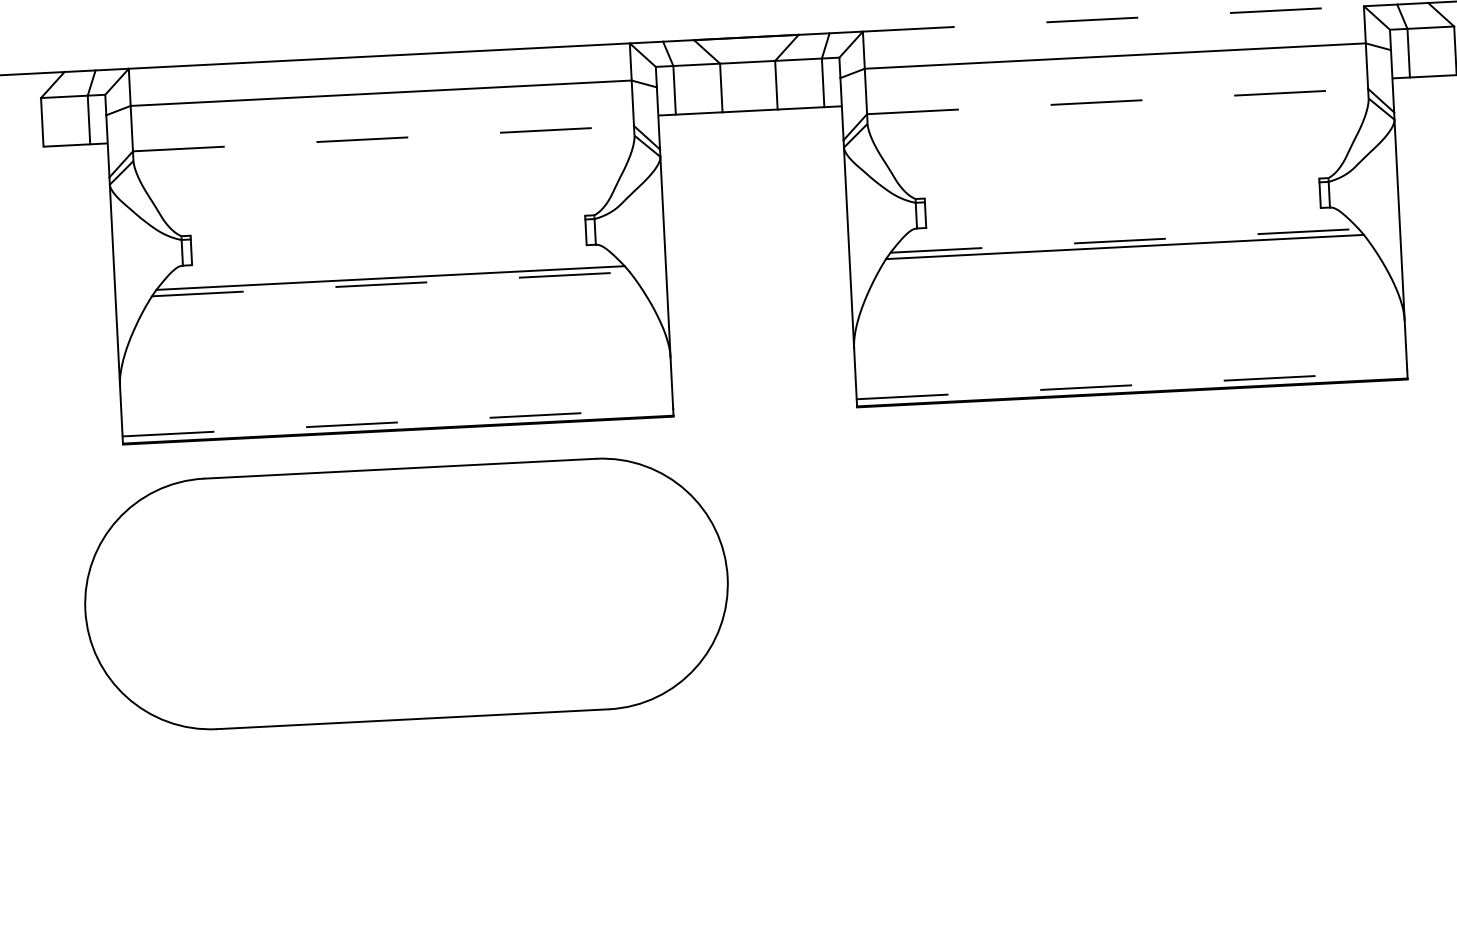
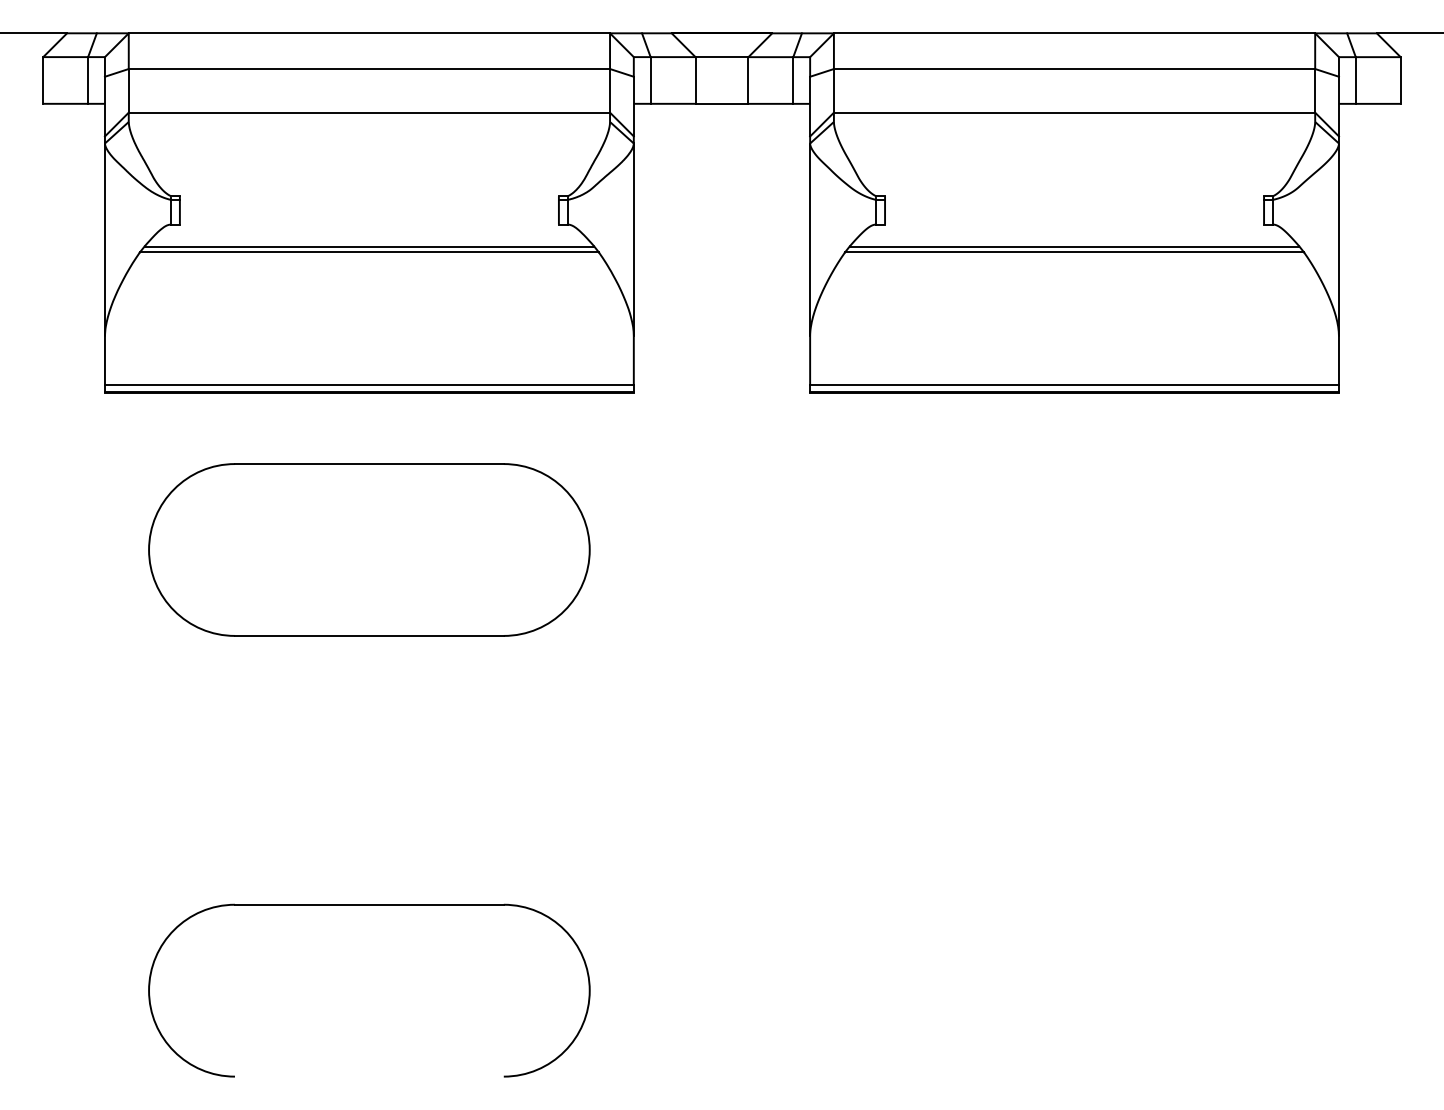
line: (1113, 19) -> (1074, 33), dashed -> solid
line: (1117, 101) -> (1074, 112), dashed -> solid
line: (383, 138) -> (369, 112), dashed -> solid
line: (1124, 240) -> (1074, 246), dashed -> solid
line: (390, 284) -> (369, 252), dashed -> solid
line: (1132, 385) -> (1075, 385), dashed -> solid
line: (397, 422) -> (369, 385), dashed -> solid
part: (406, 593) -> (369, 549), size x0.71

